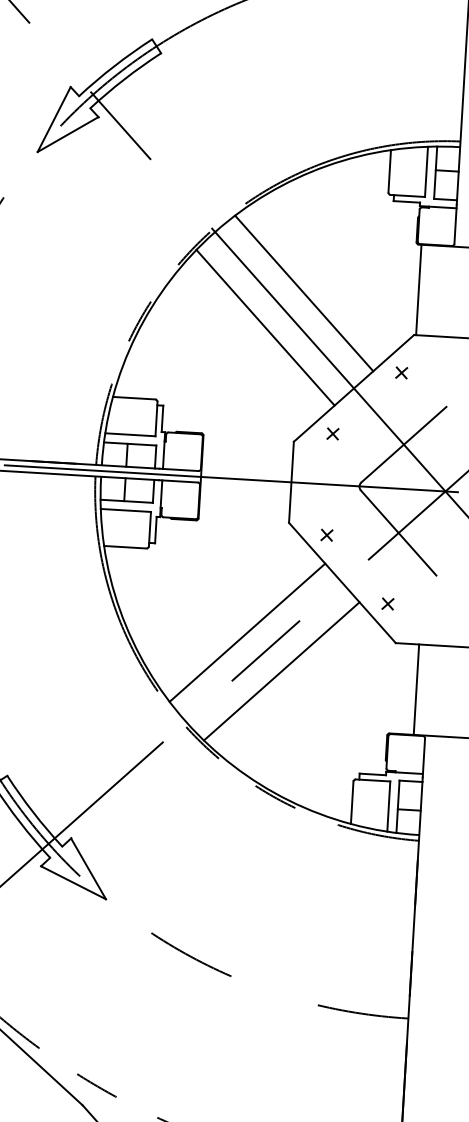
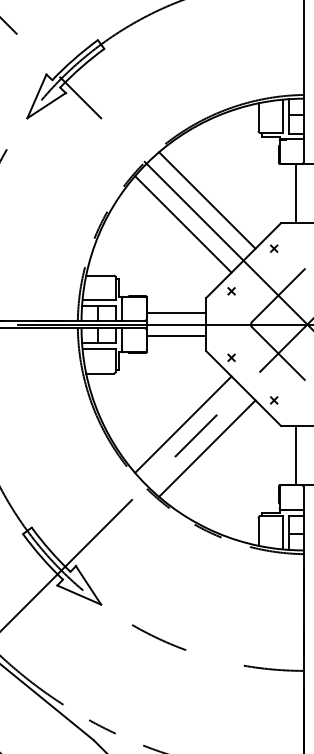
line: (419, 289) -> (296, 193), moved
line: (247, 462) -> (176, 313), added
line: (245, 496) -> (176, 335), added

